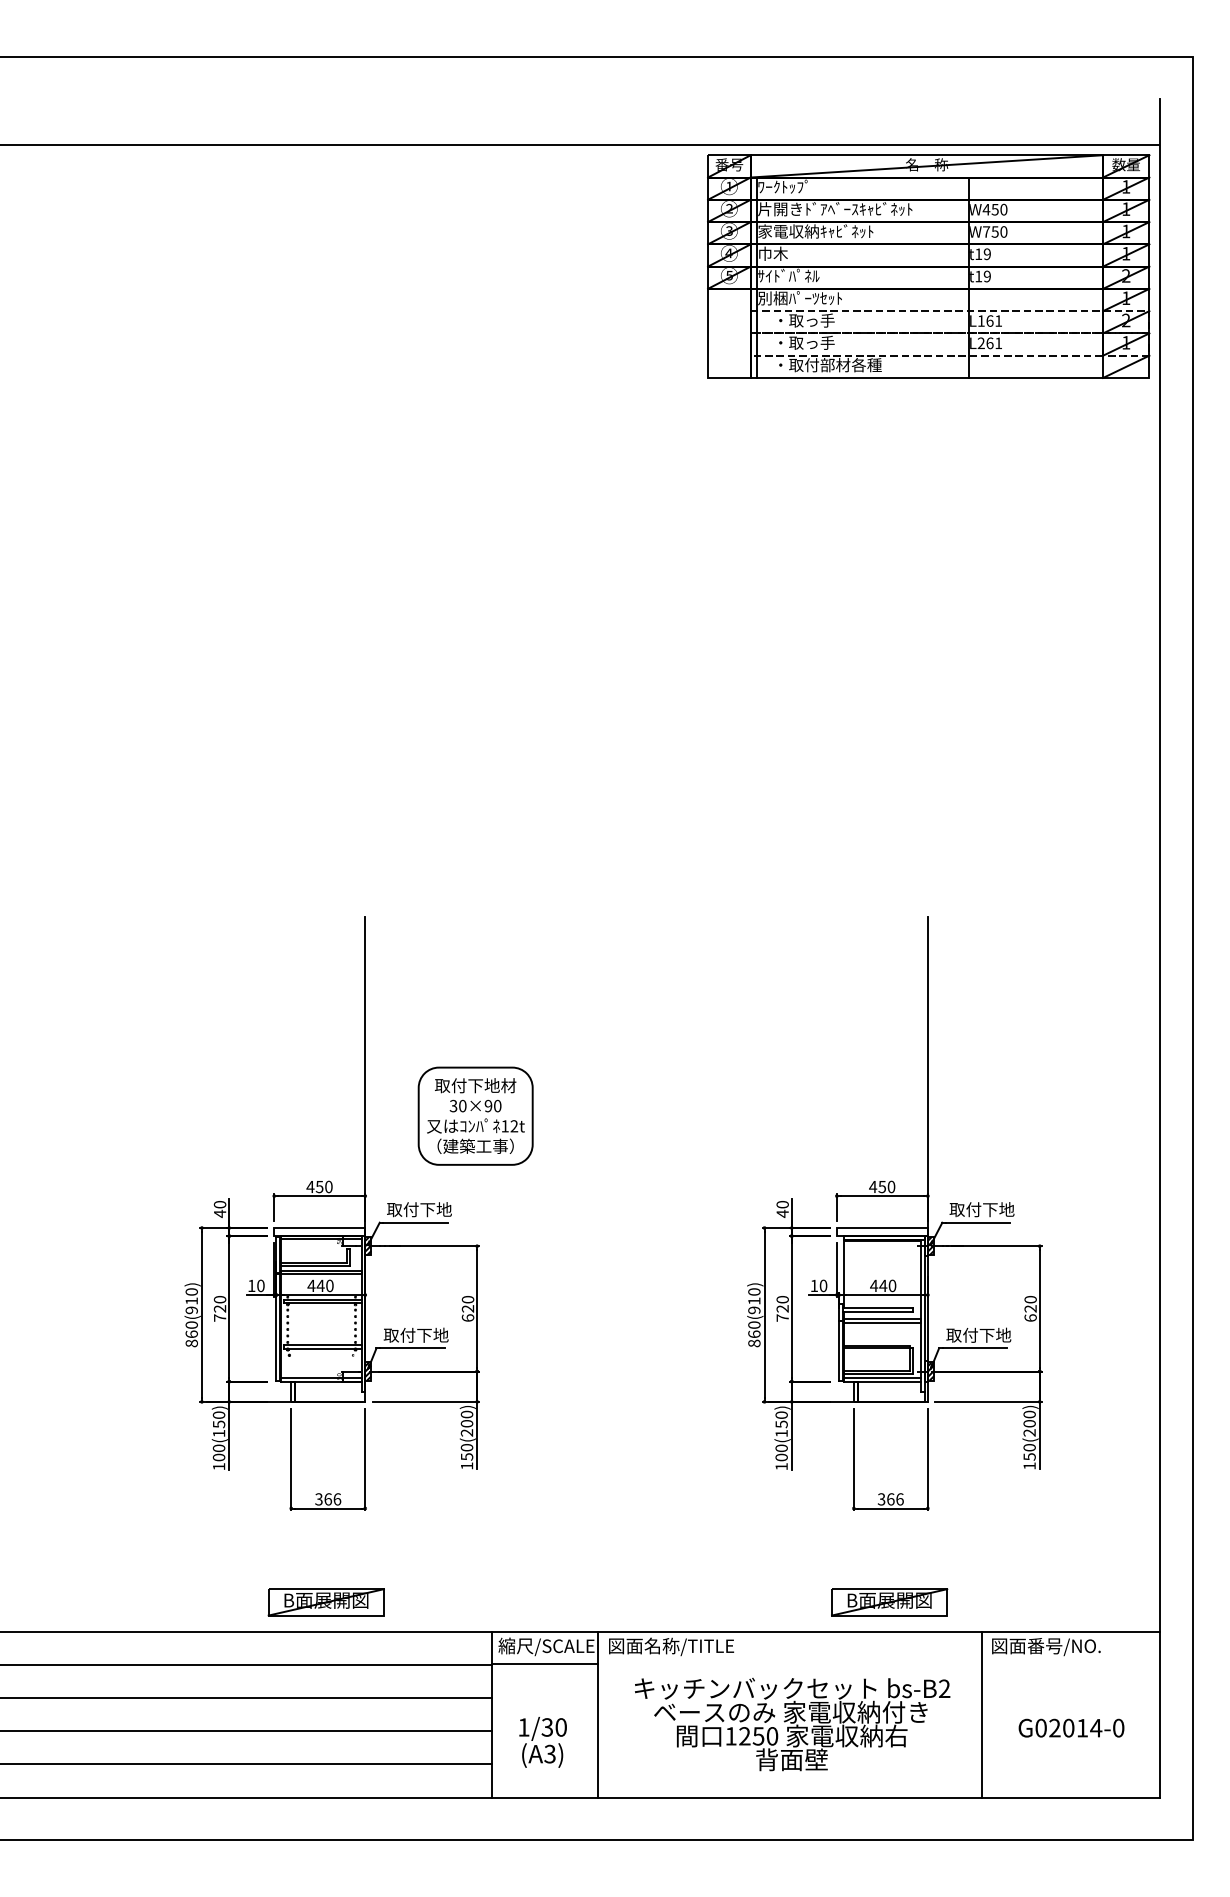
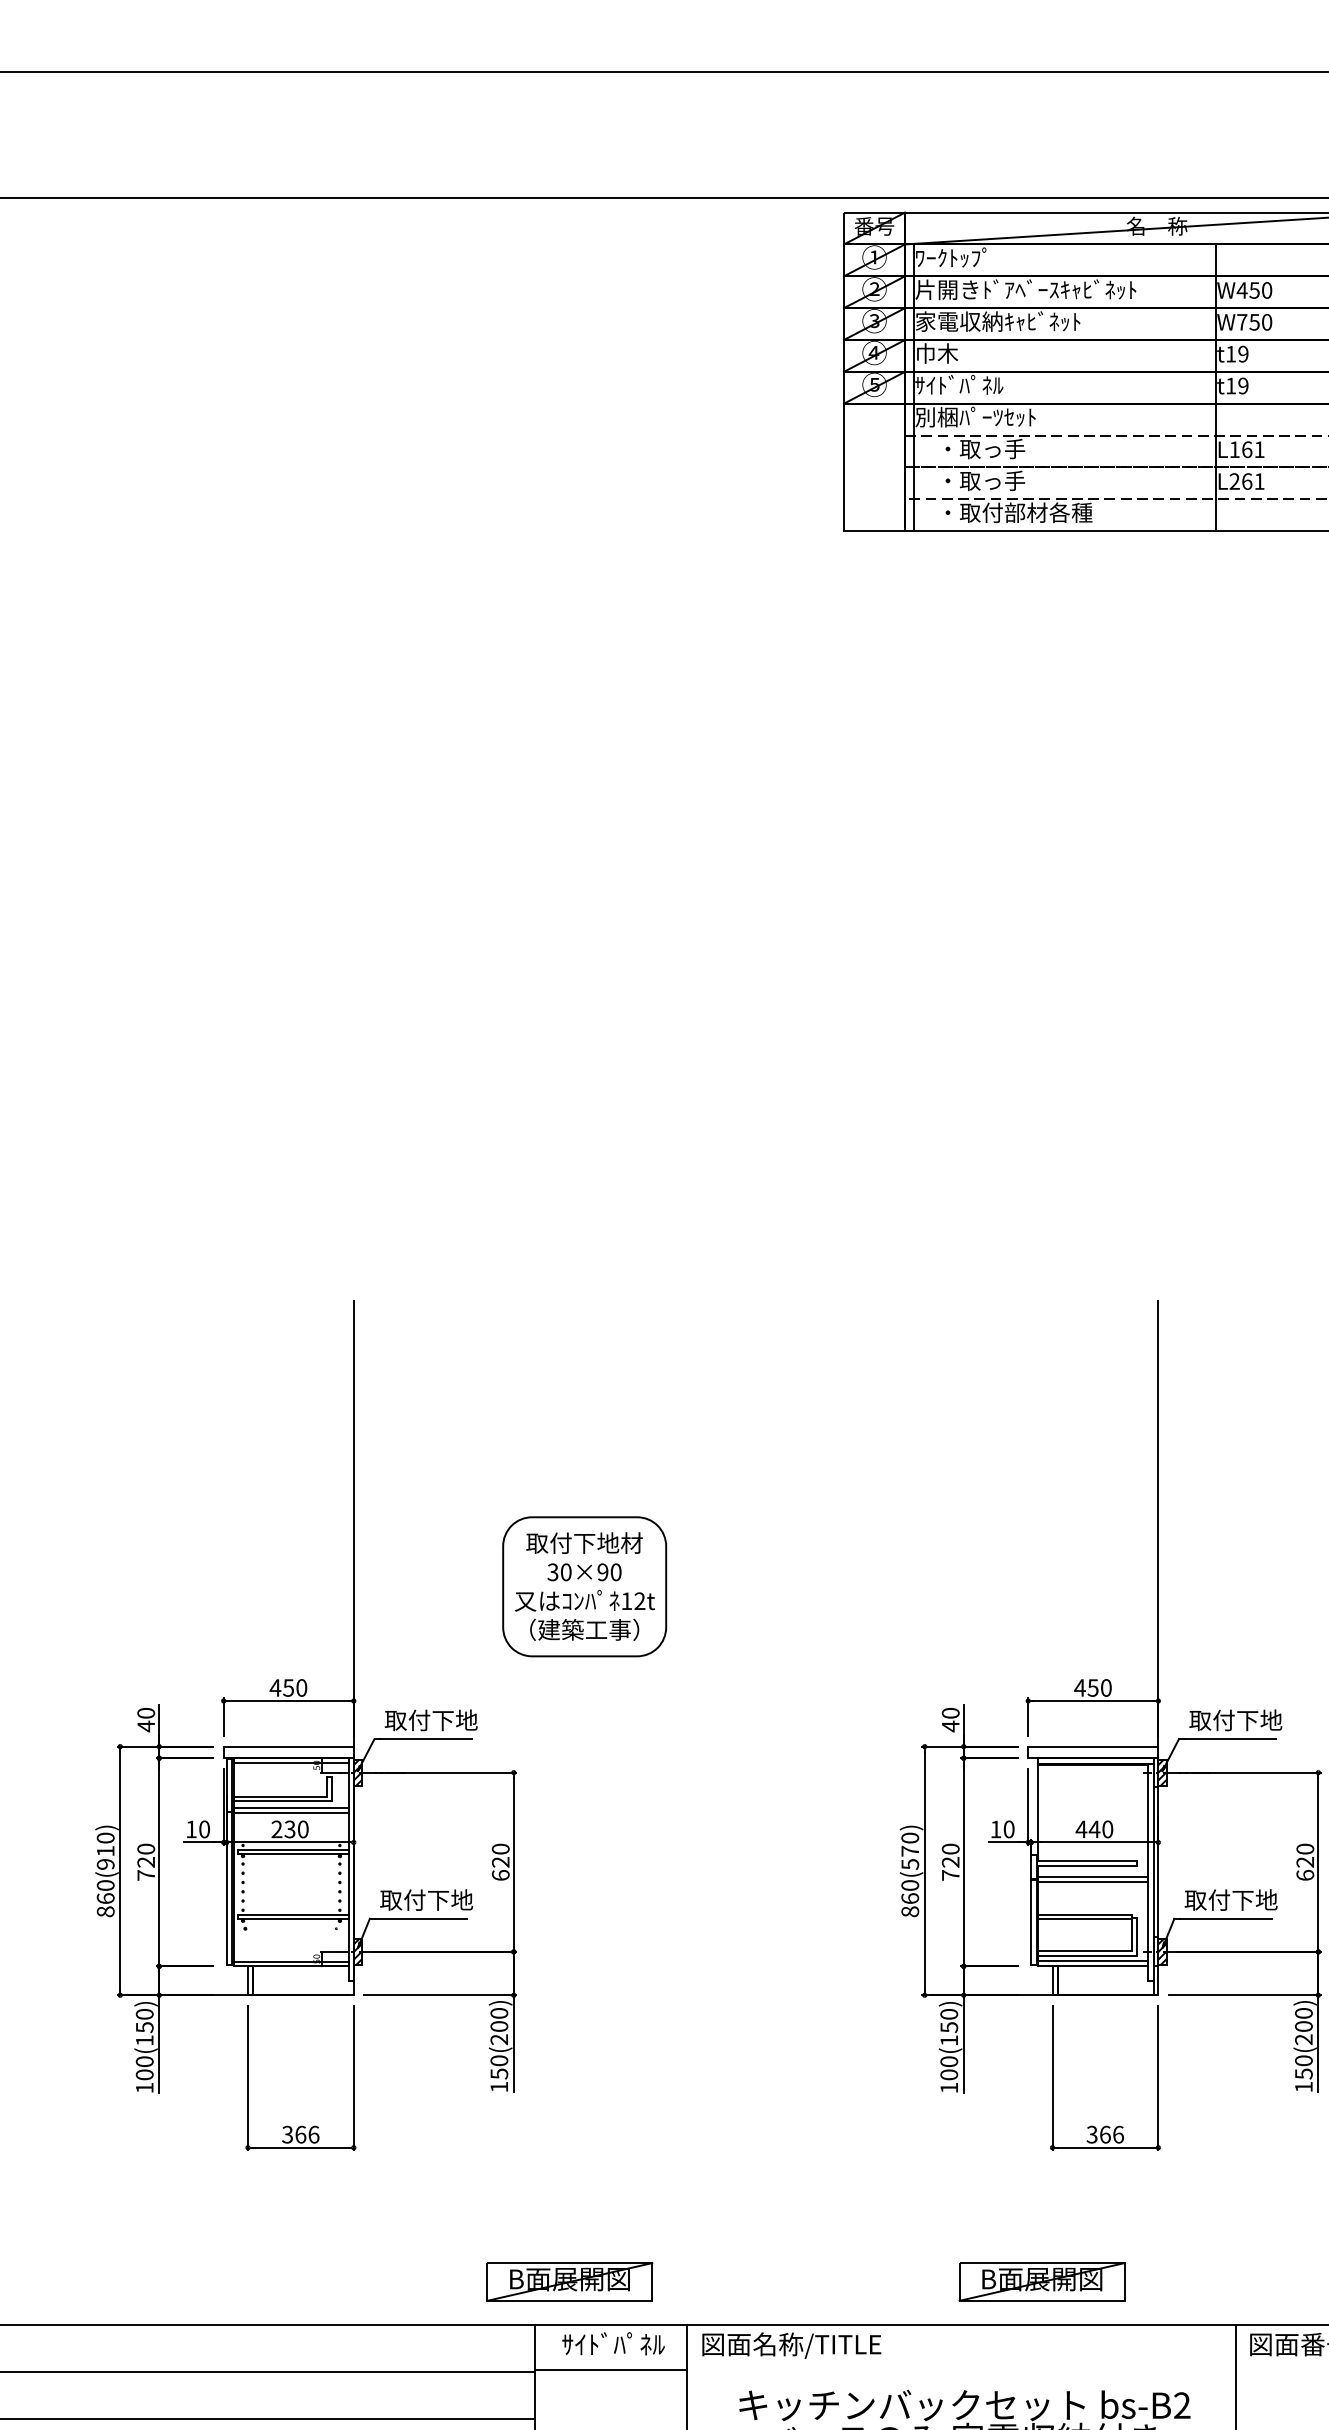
part: (475, 1115) -> (584, 1585), moved
text: (315, 1285) -> (282, 1828), 440 -> 230
text: (754, 1305) -> (910, 1857), 860(910) -> 860(570)
part: (325, 1602) -> (568, 2282), moved
part: (889, 1602) -> (1041, 2282), moved
text: (546, 1646) -> (612, 2345), 縮尺/SCALE -> ｻｲﾄﾞﾊﾟﾈﾙ

